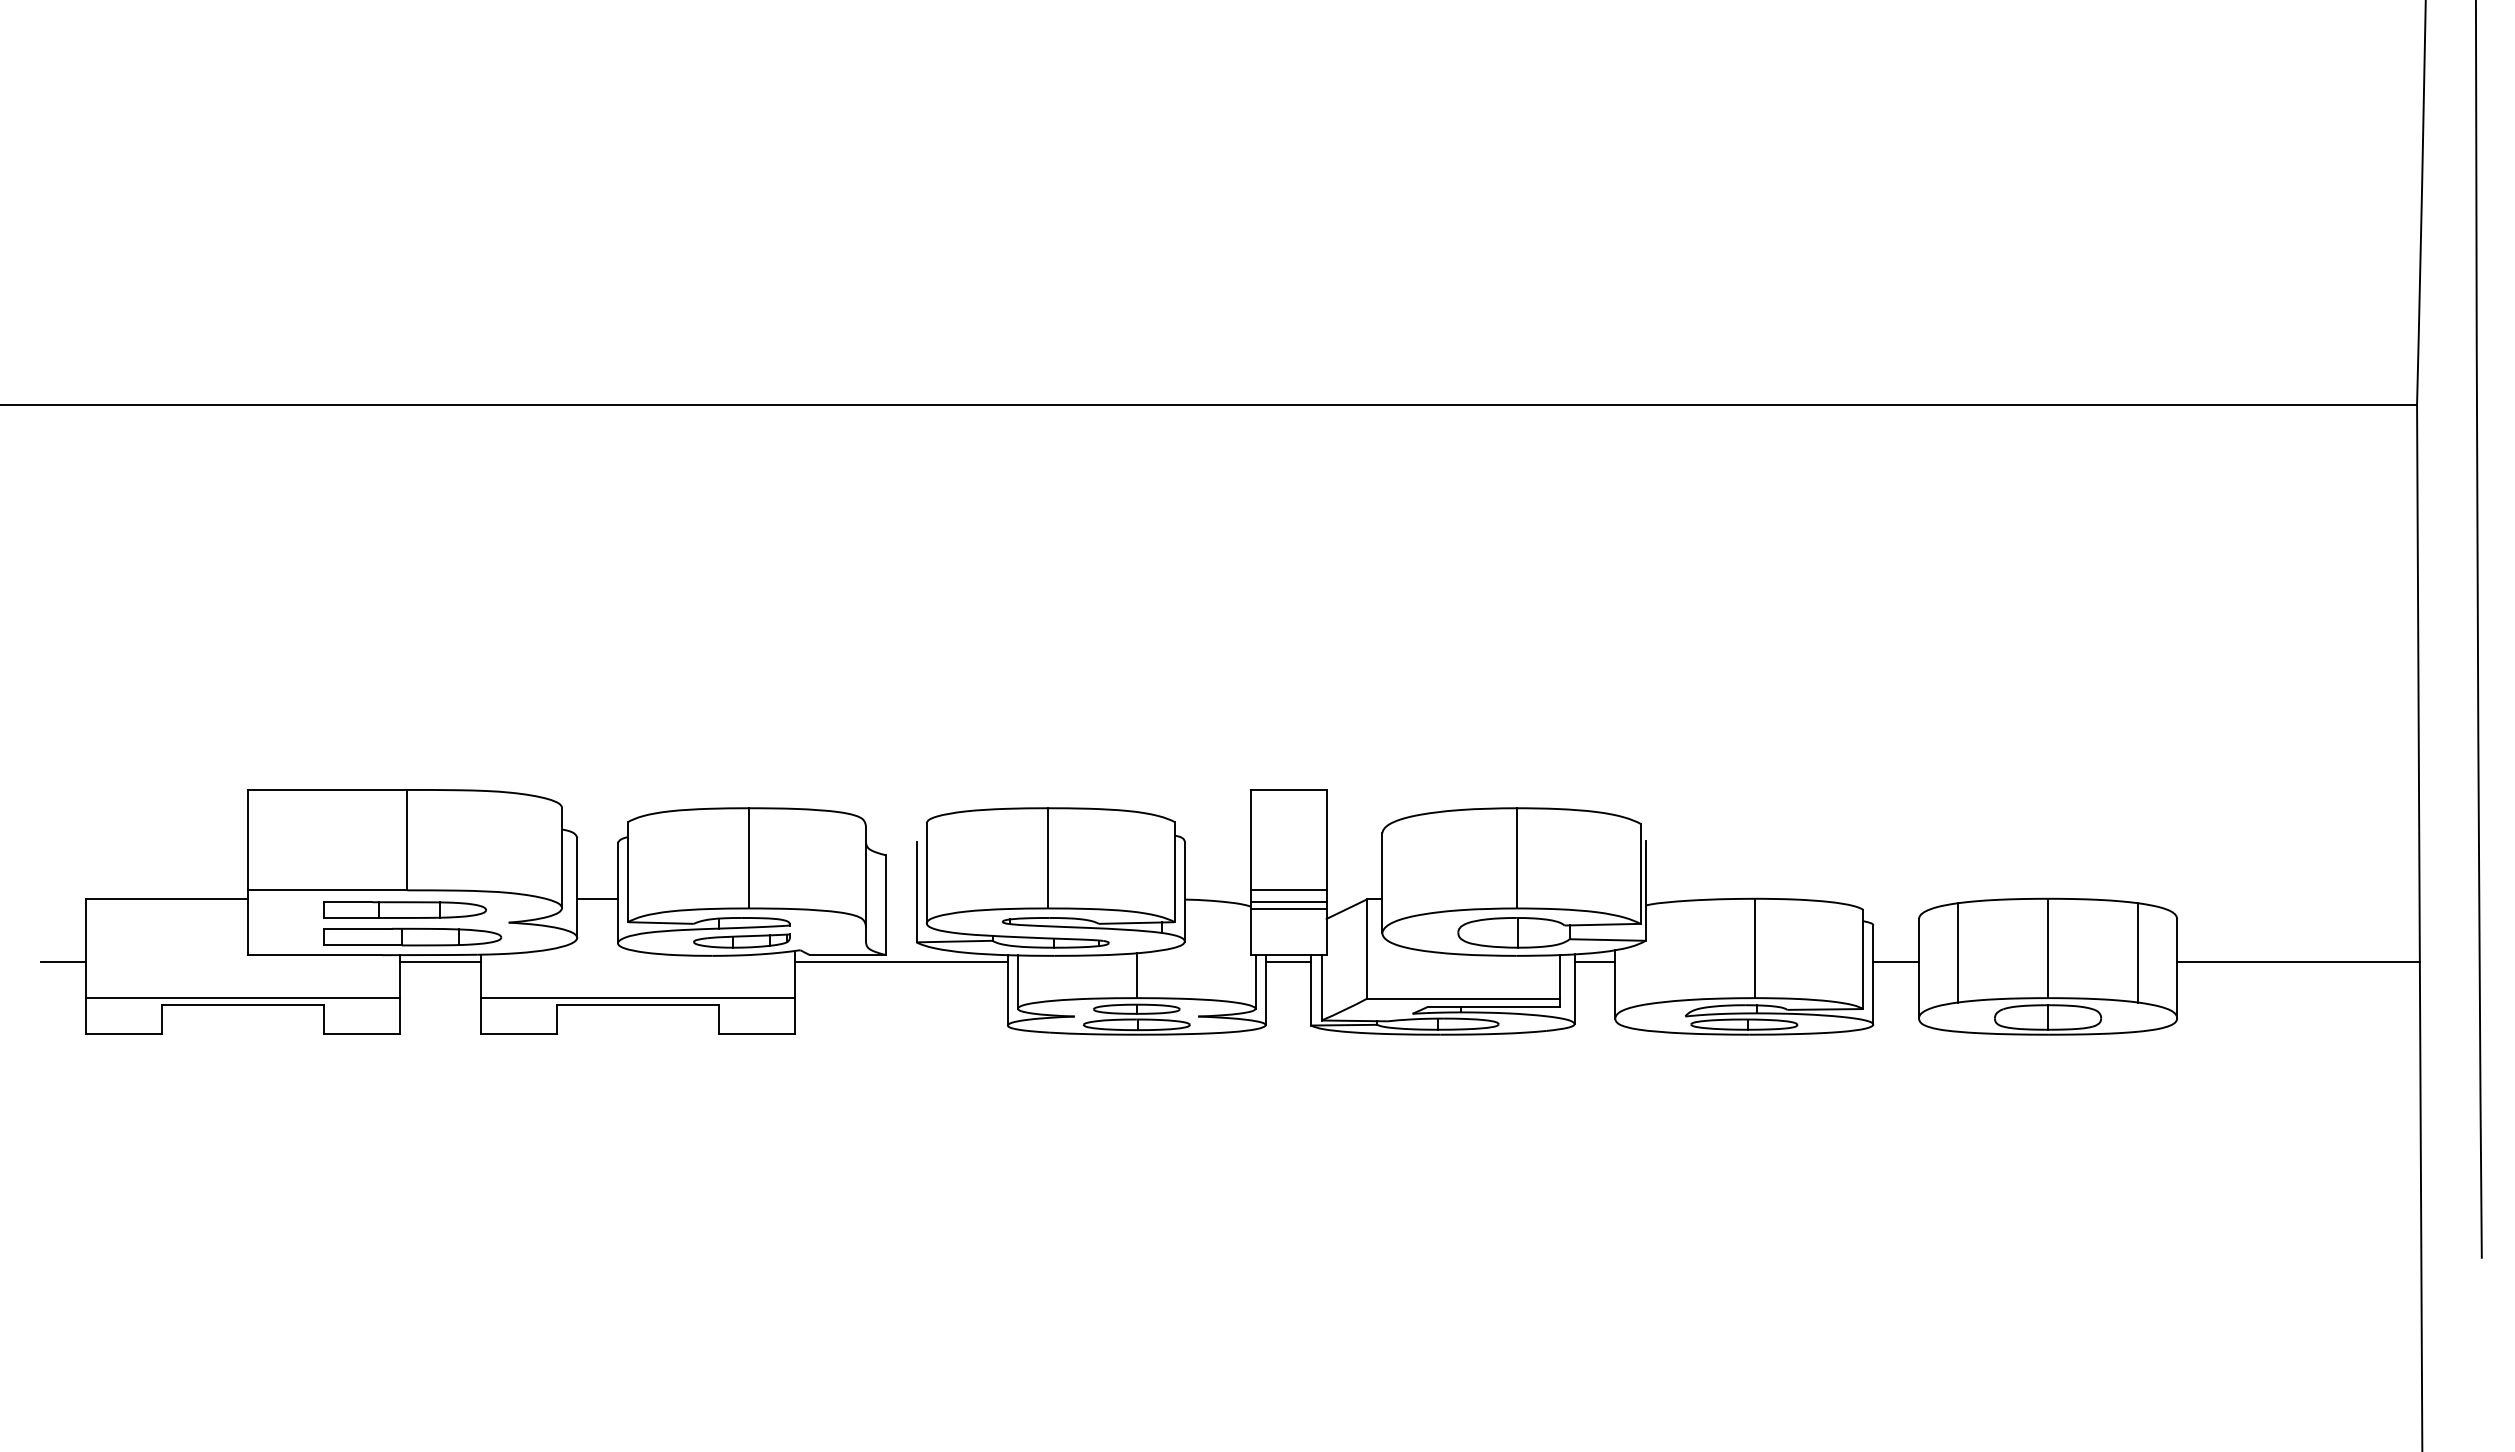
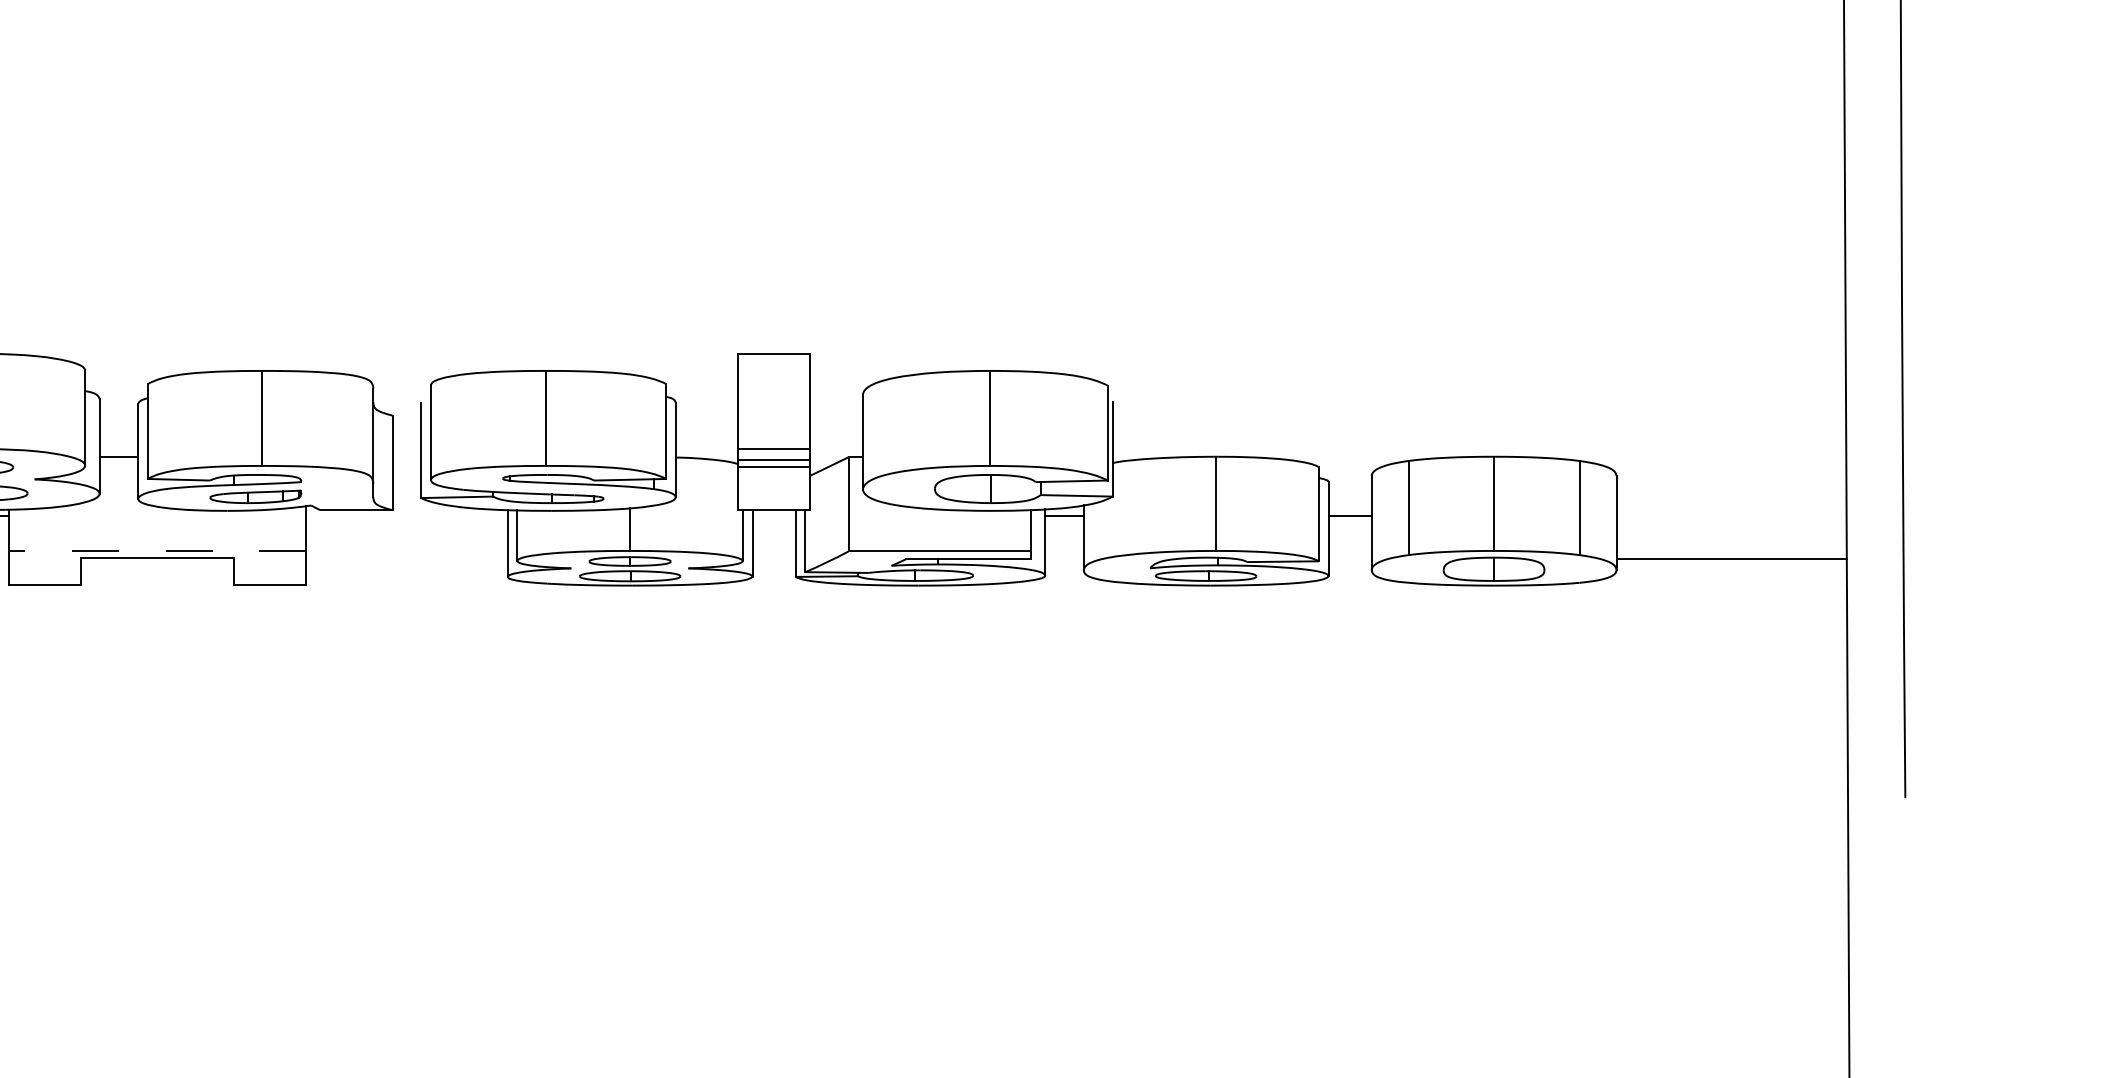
line: (901, 961) -> (407, 516), removed
line: (1288, 961) -> (773, 516), removed
line: (2298, 961) -> (1731, 558), moved
line: (638, 998) -> (157, 551), solid -> dashed

